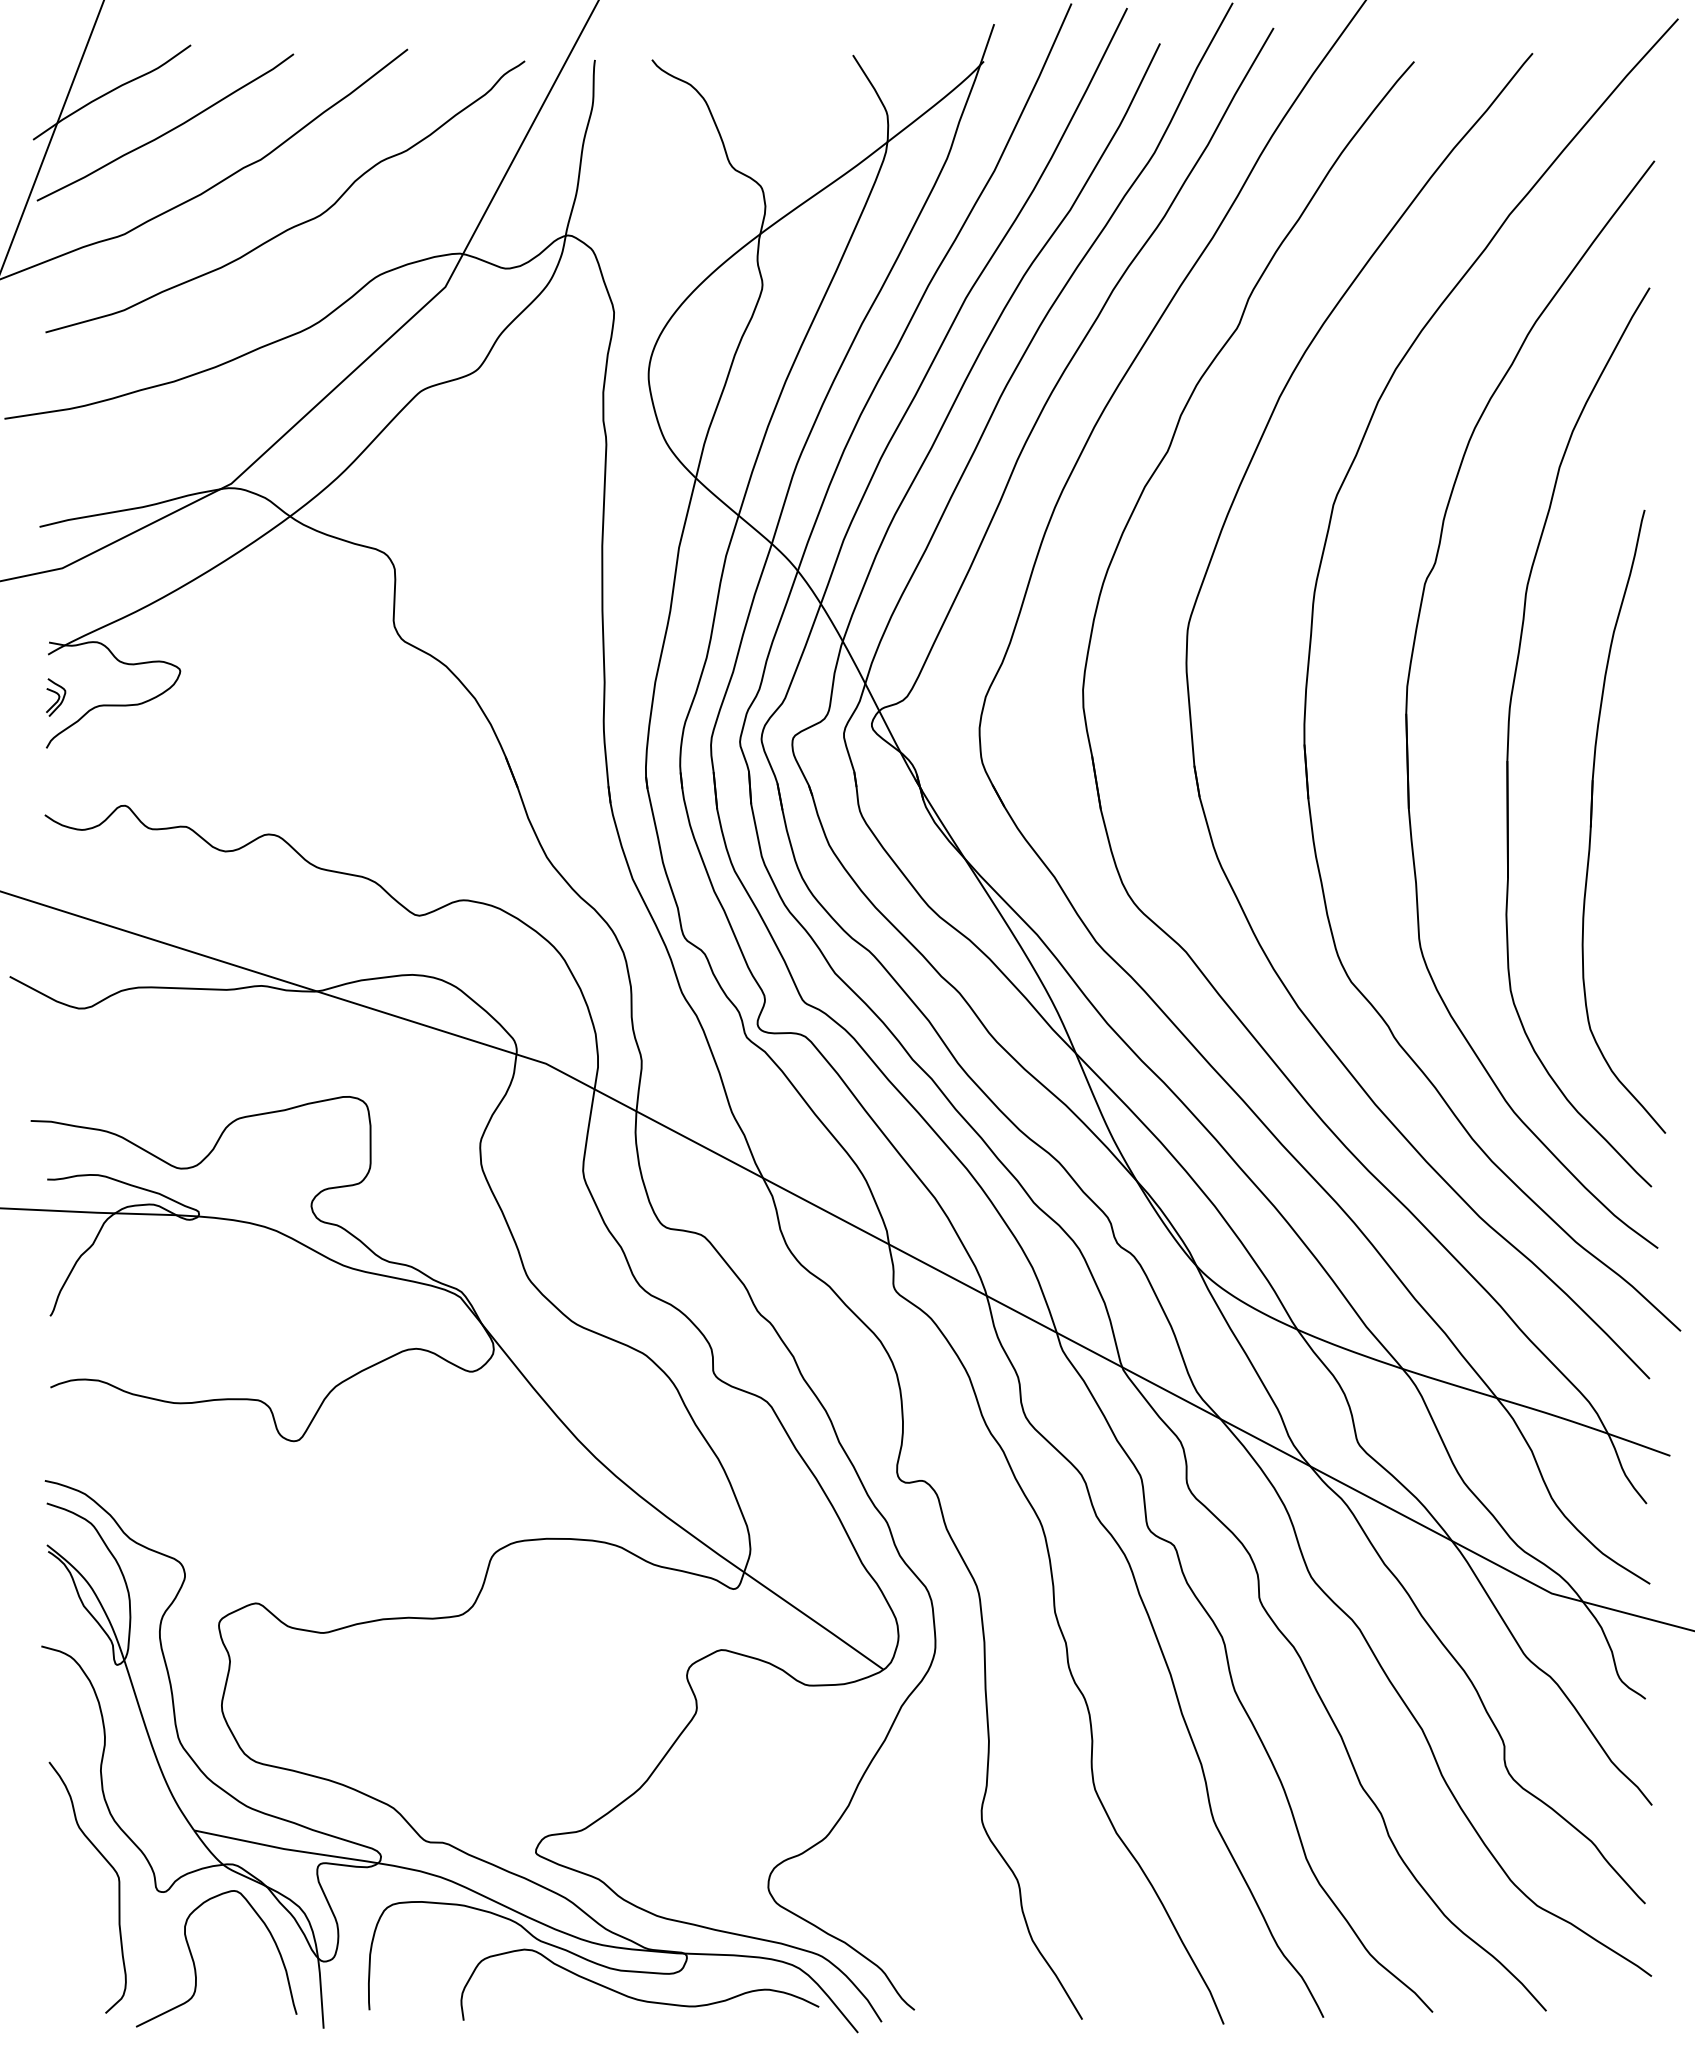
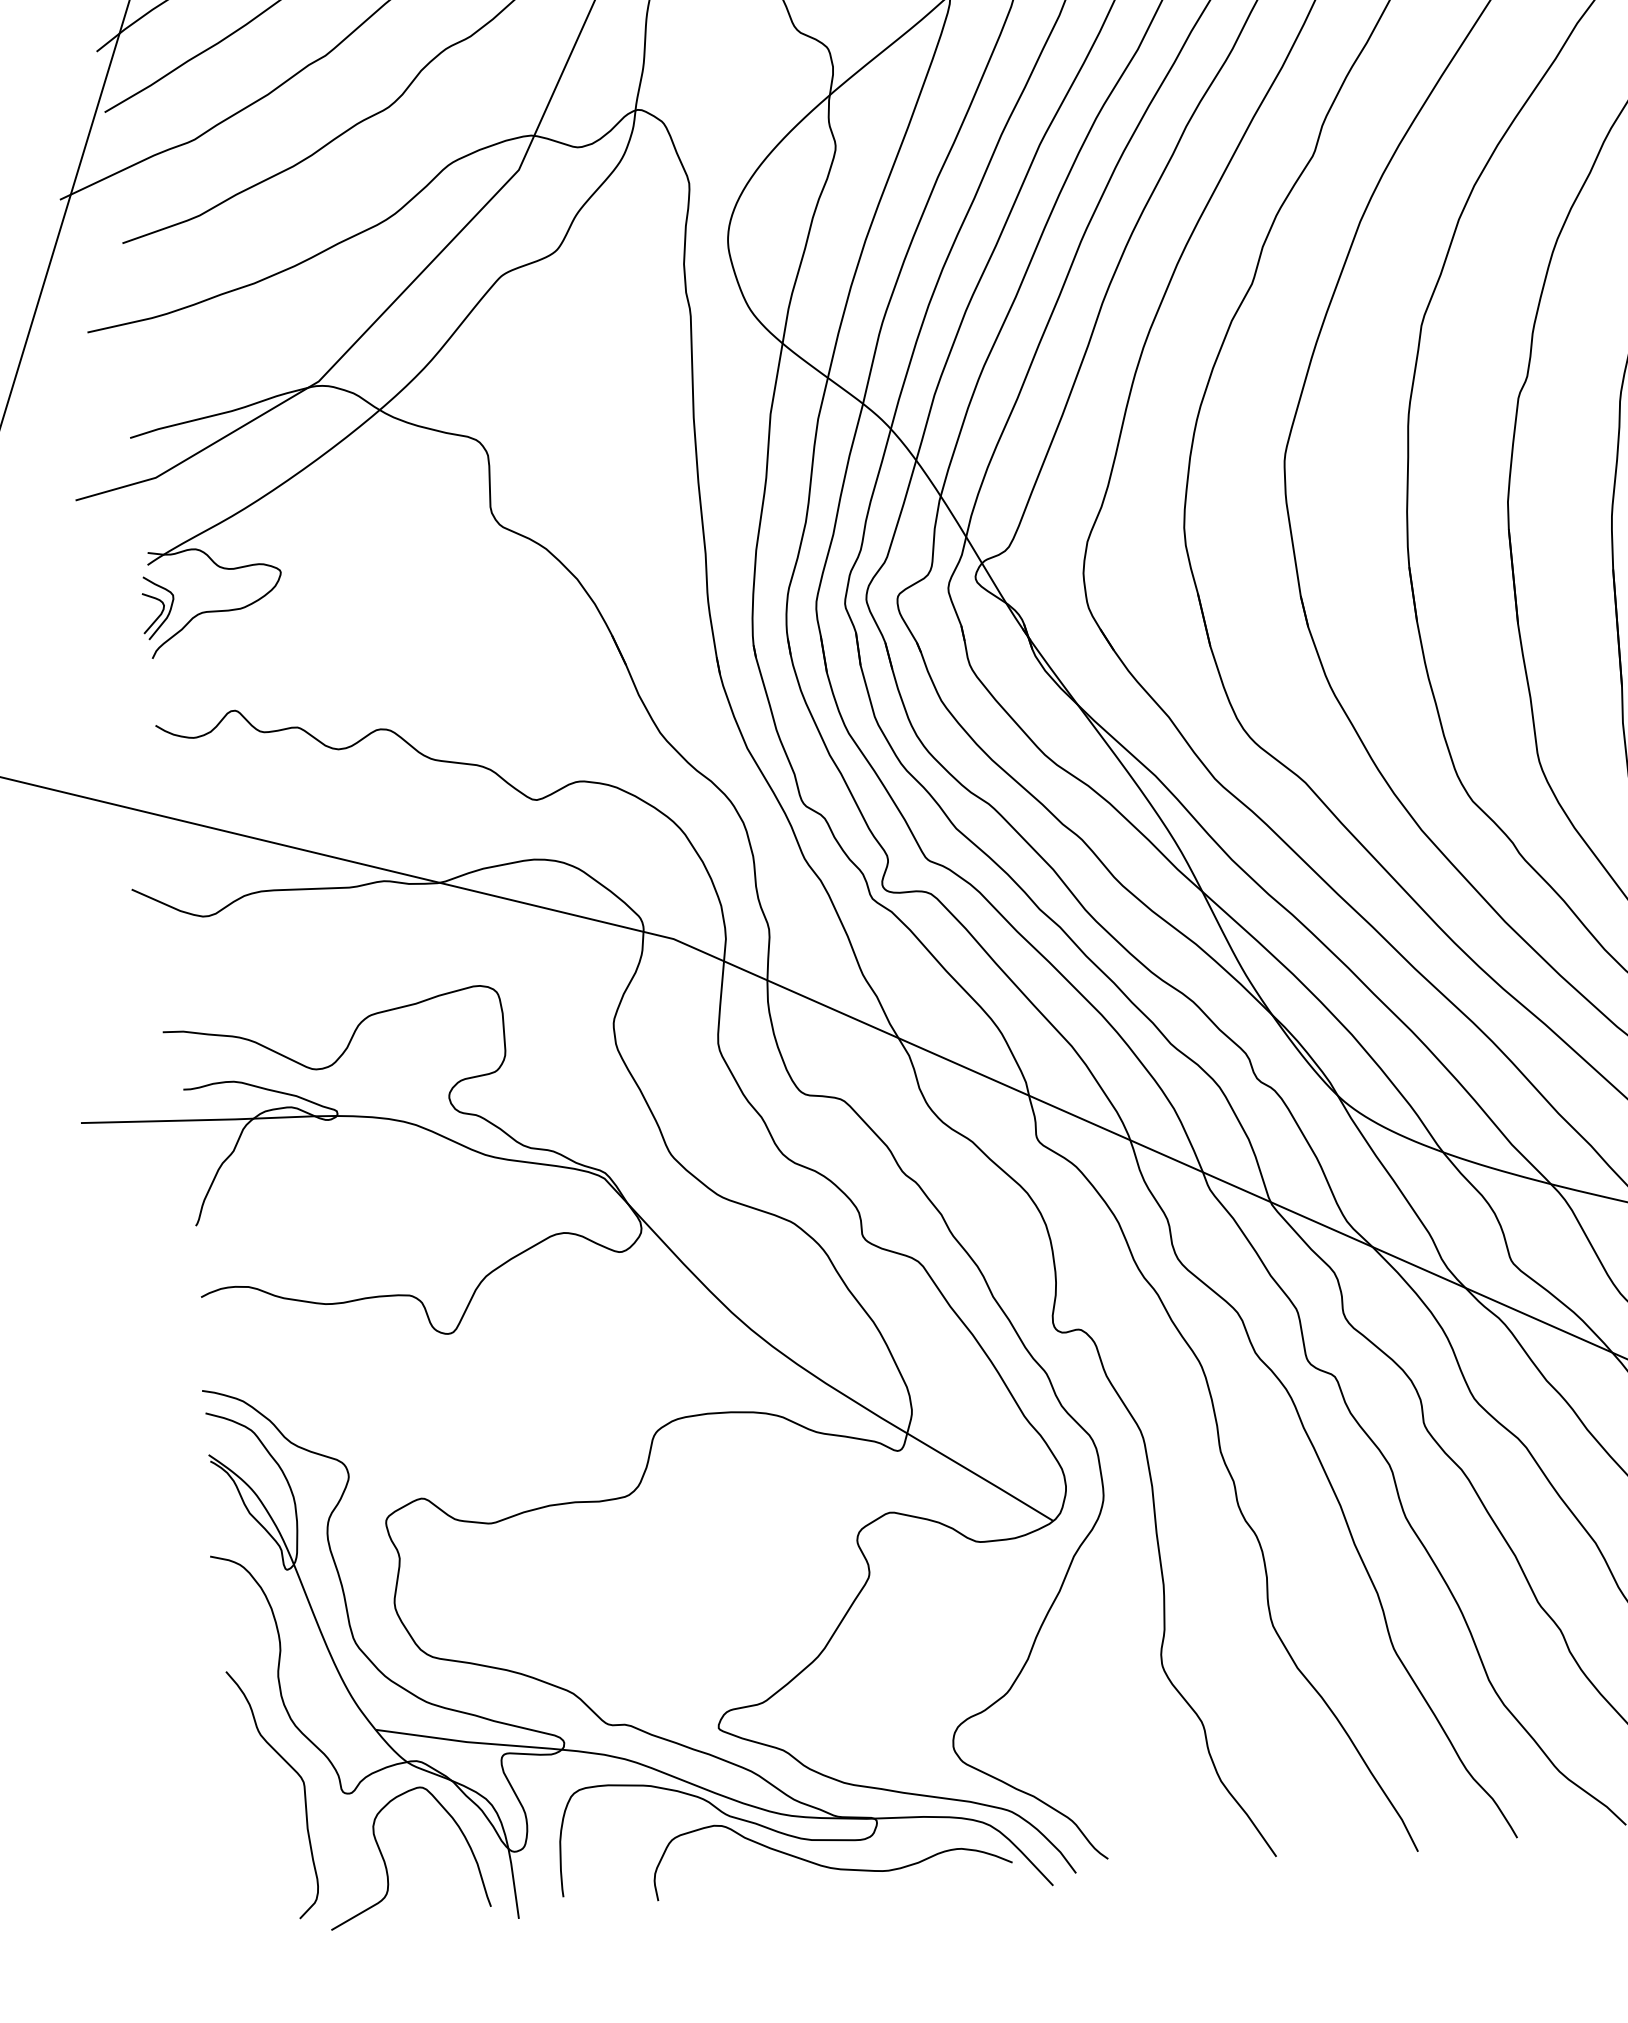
part: (55, 697) -> (157, 607), size x1.67

